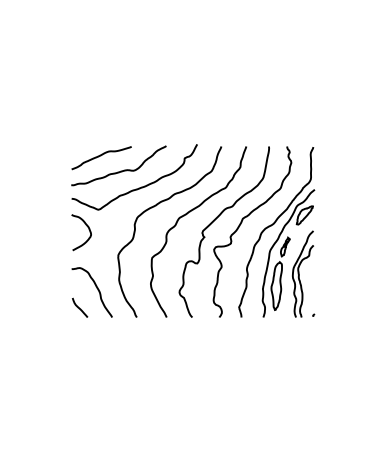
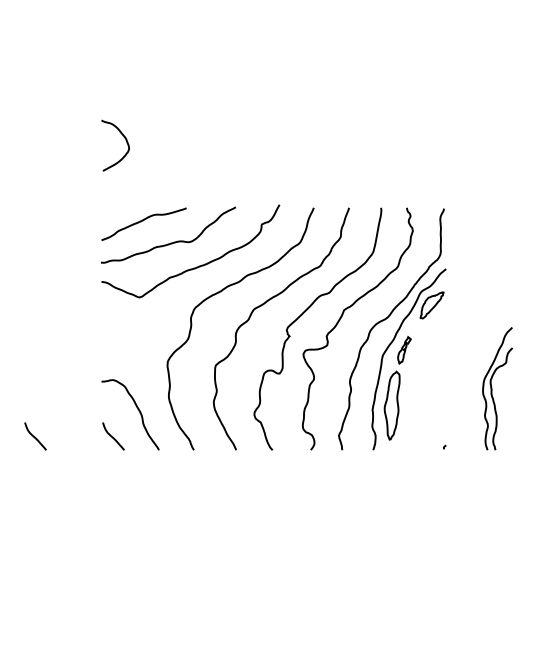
curve: (88, 229) -> (125, 141), moved
part: (302, 273) -> (496, 387), moved
curve: (24, 307) -> (34, 436), added

